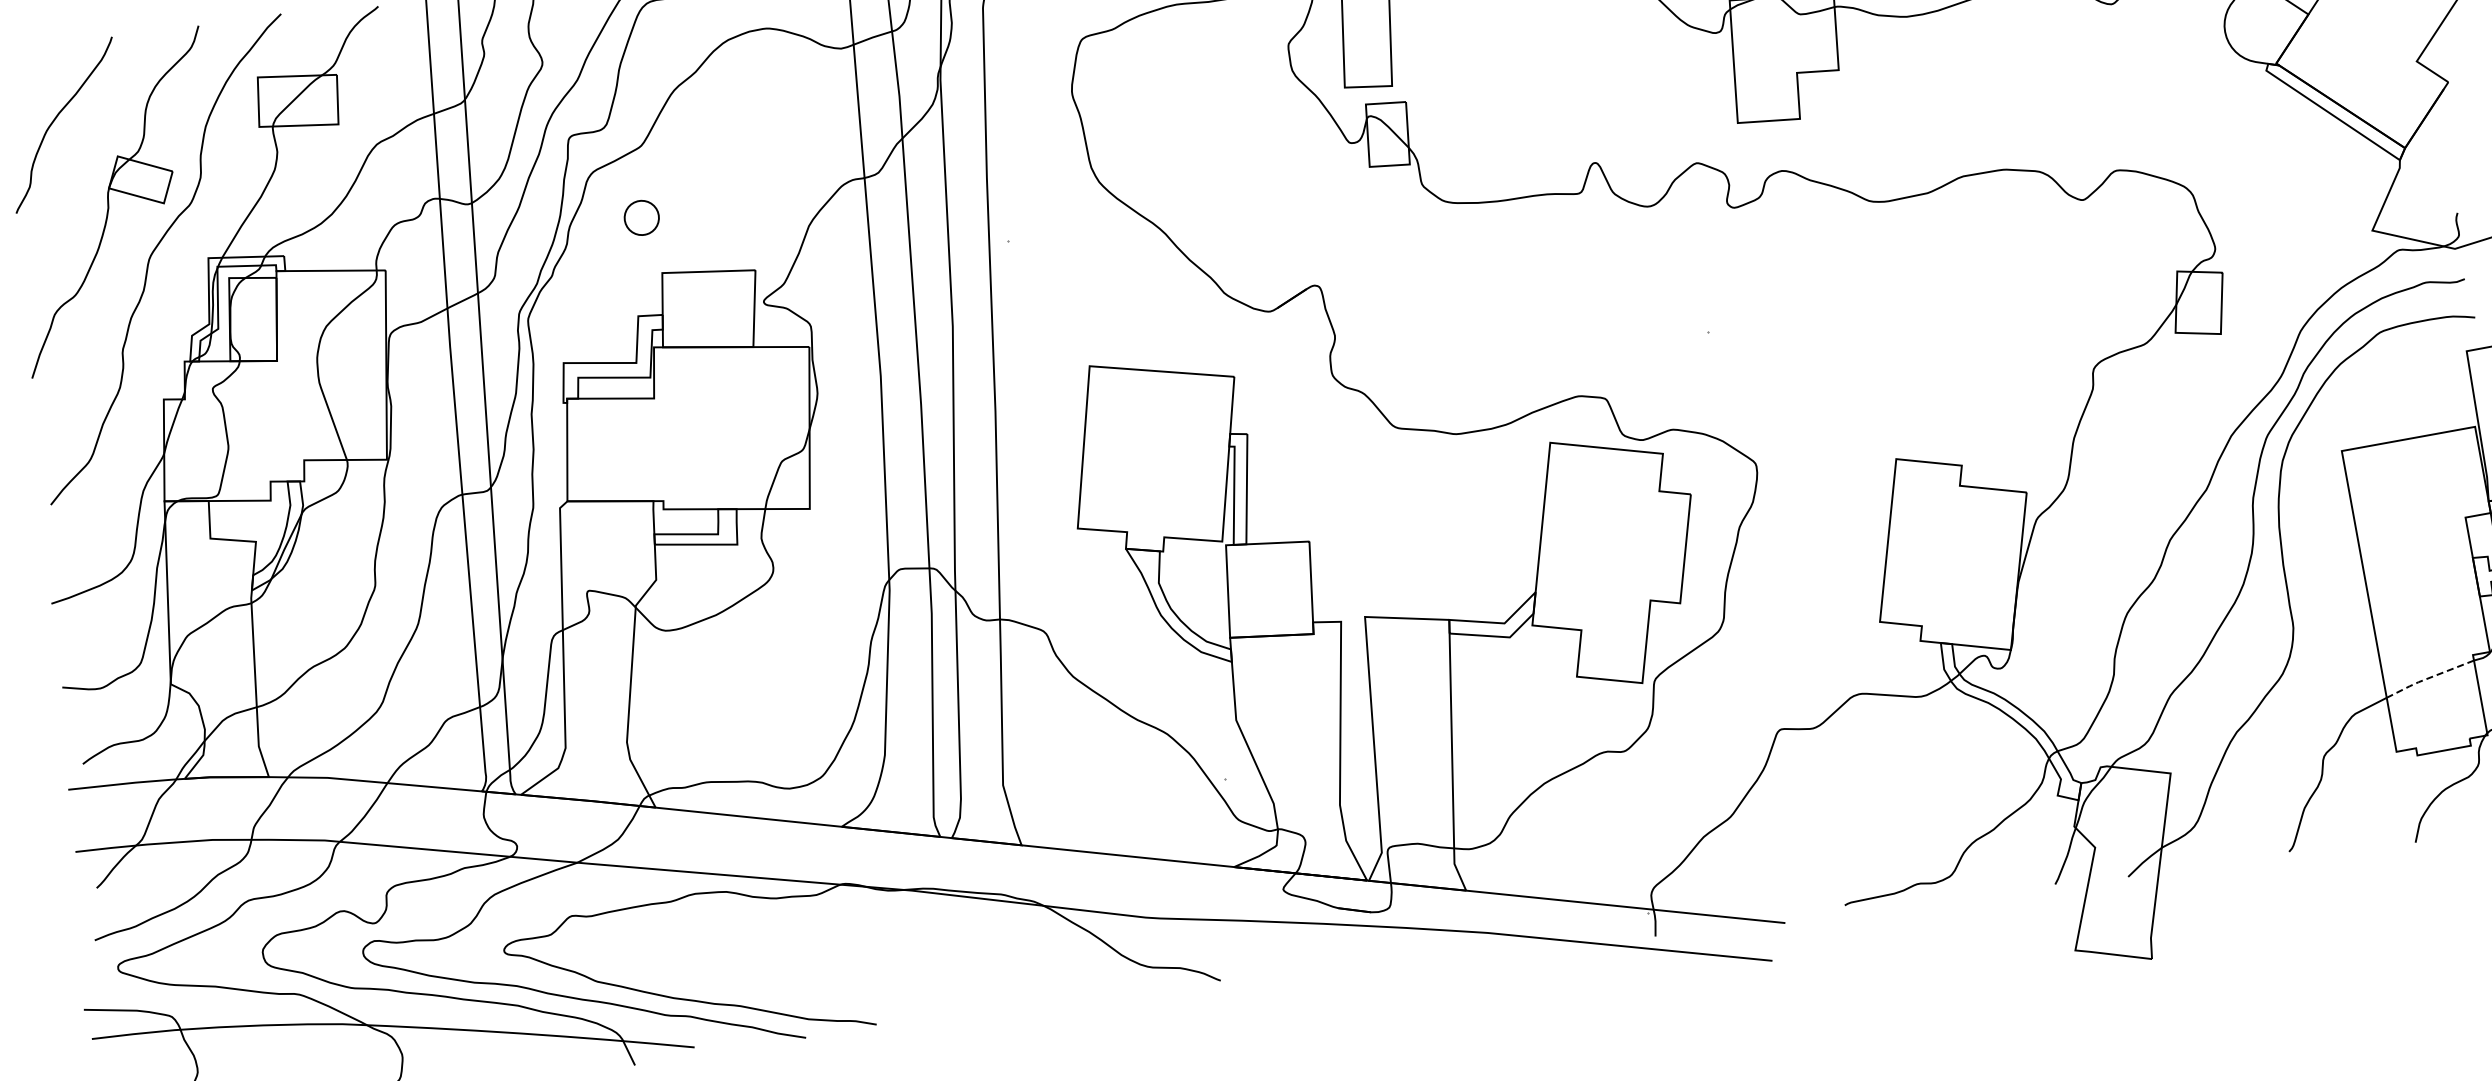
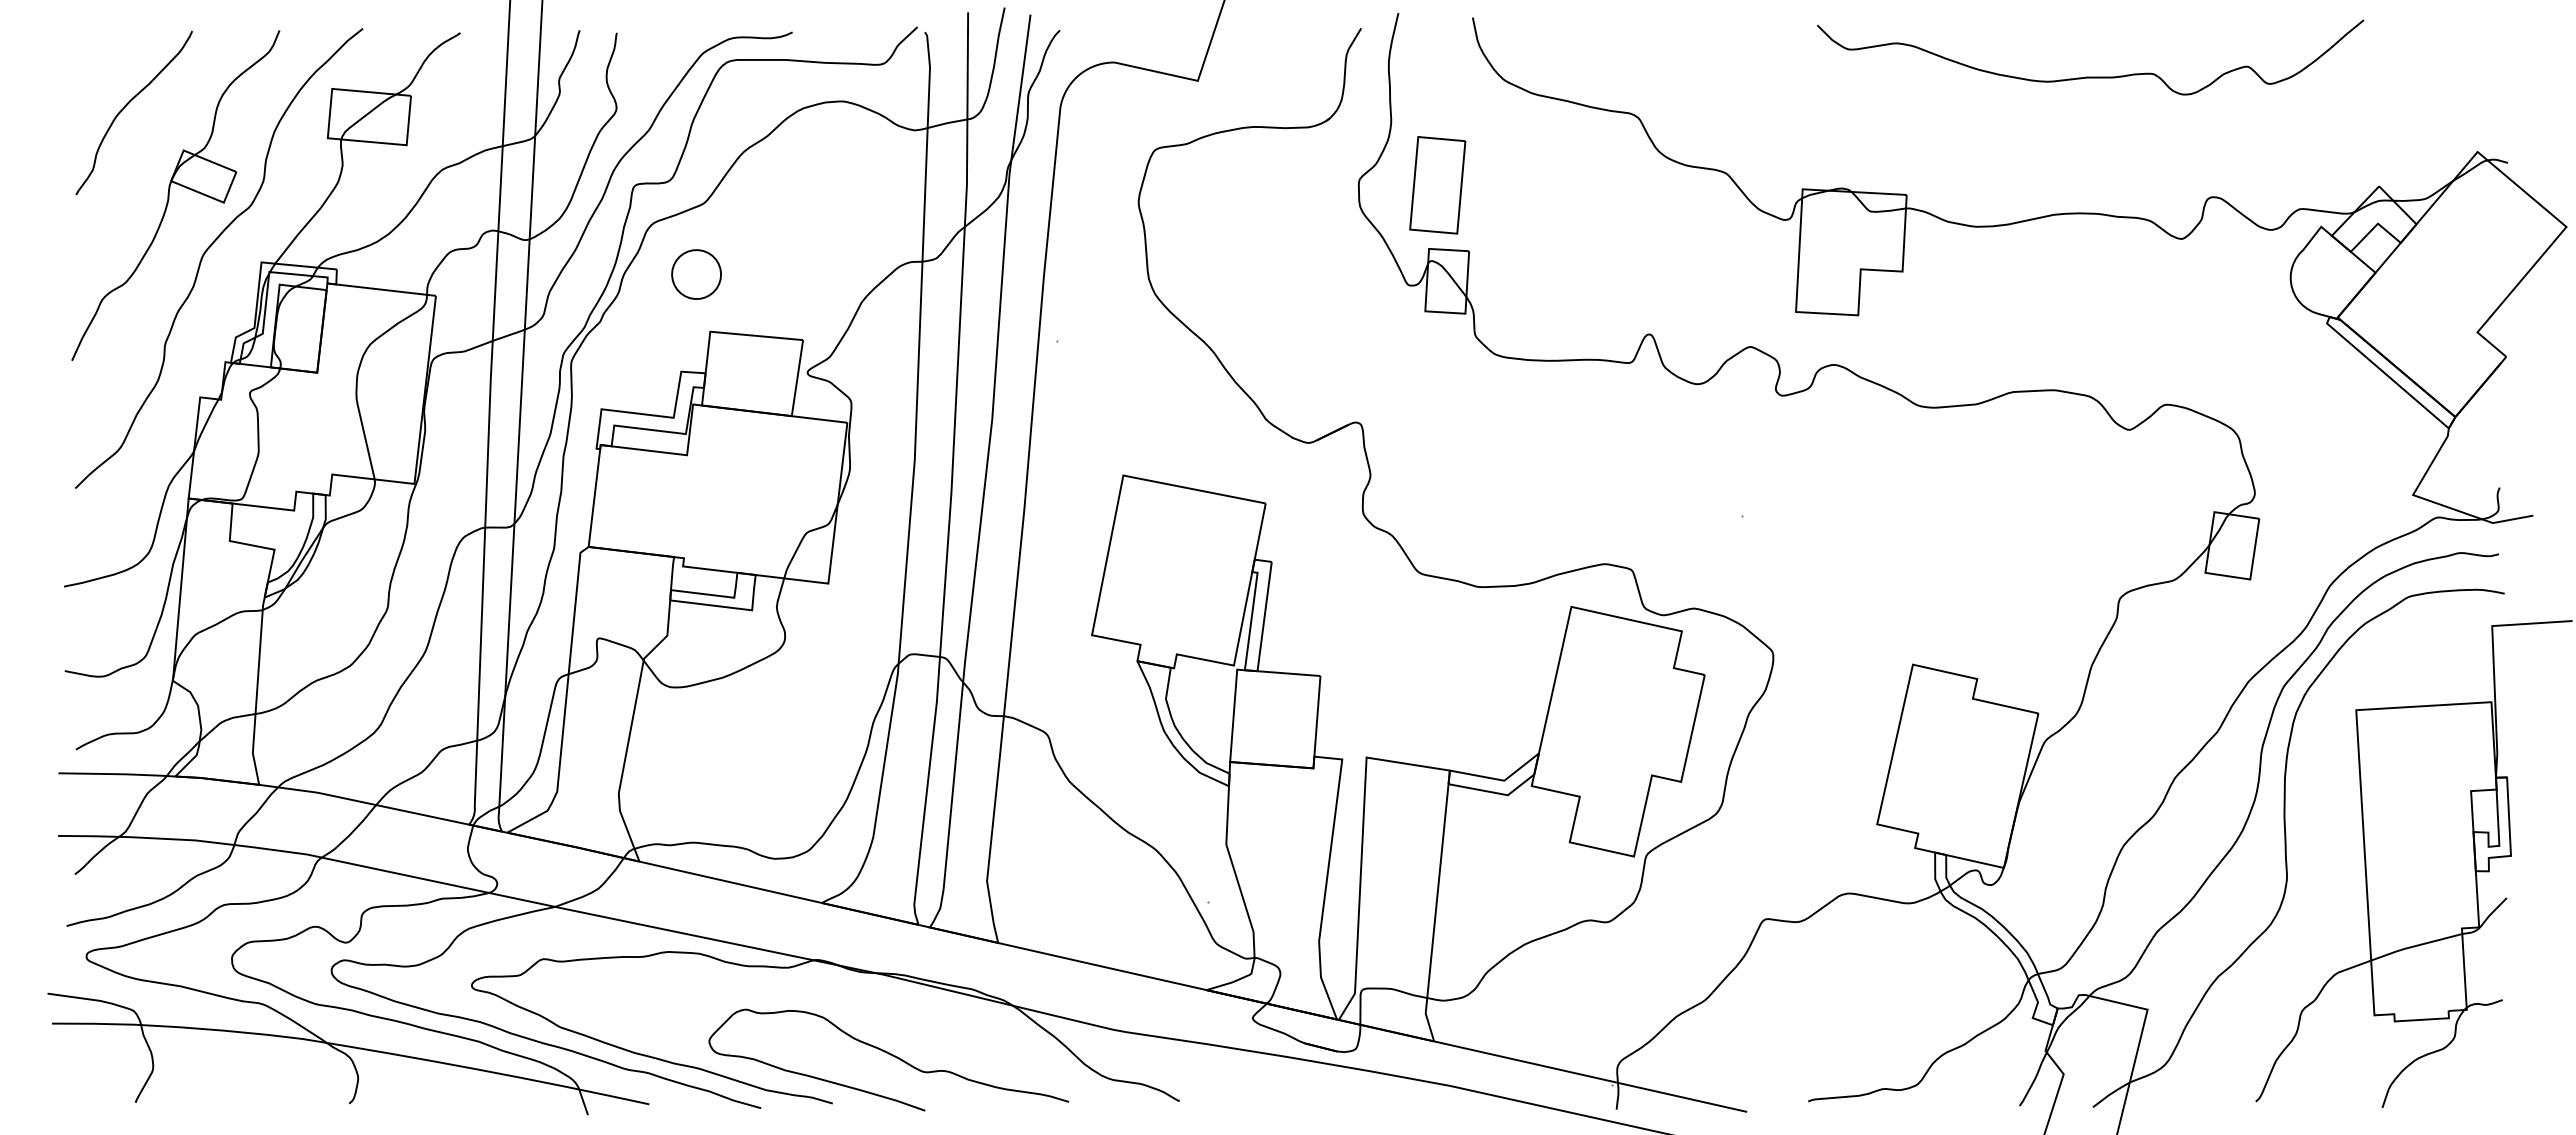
part: (641, 217) -> (696, 274), size x1.43
line: (2429, 678) -> (2415, 946), dashed -> solid
curve: (928, 969) -> (890, 1055), added

